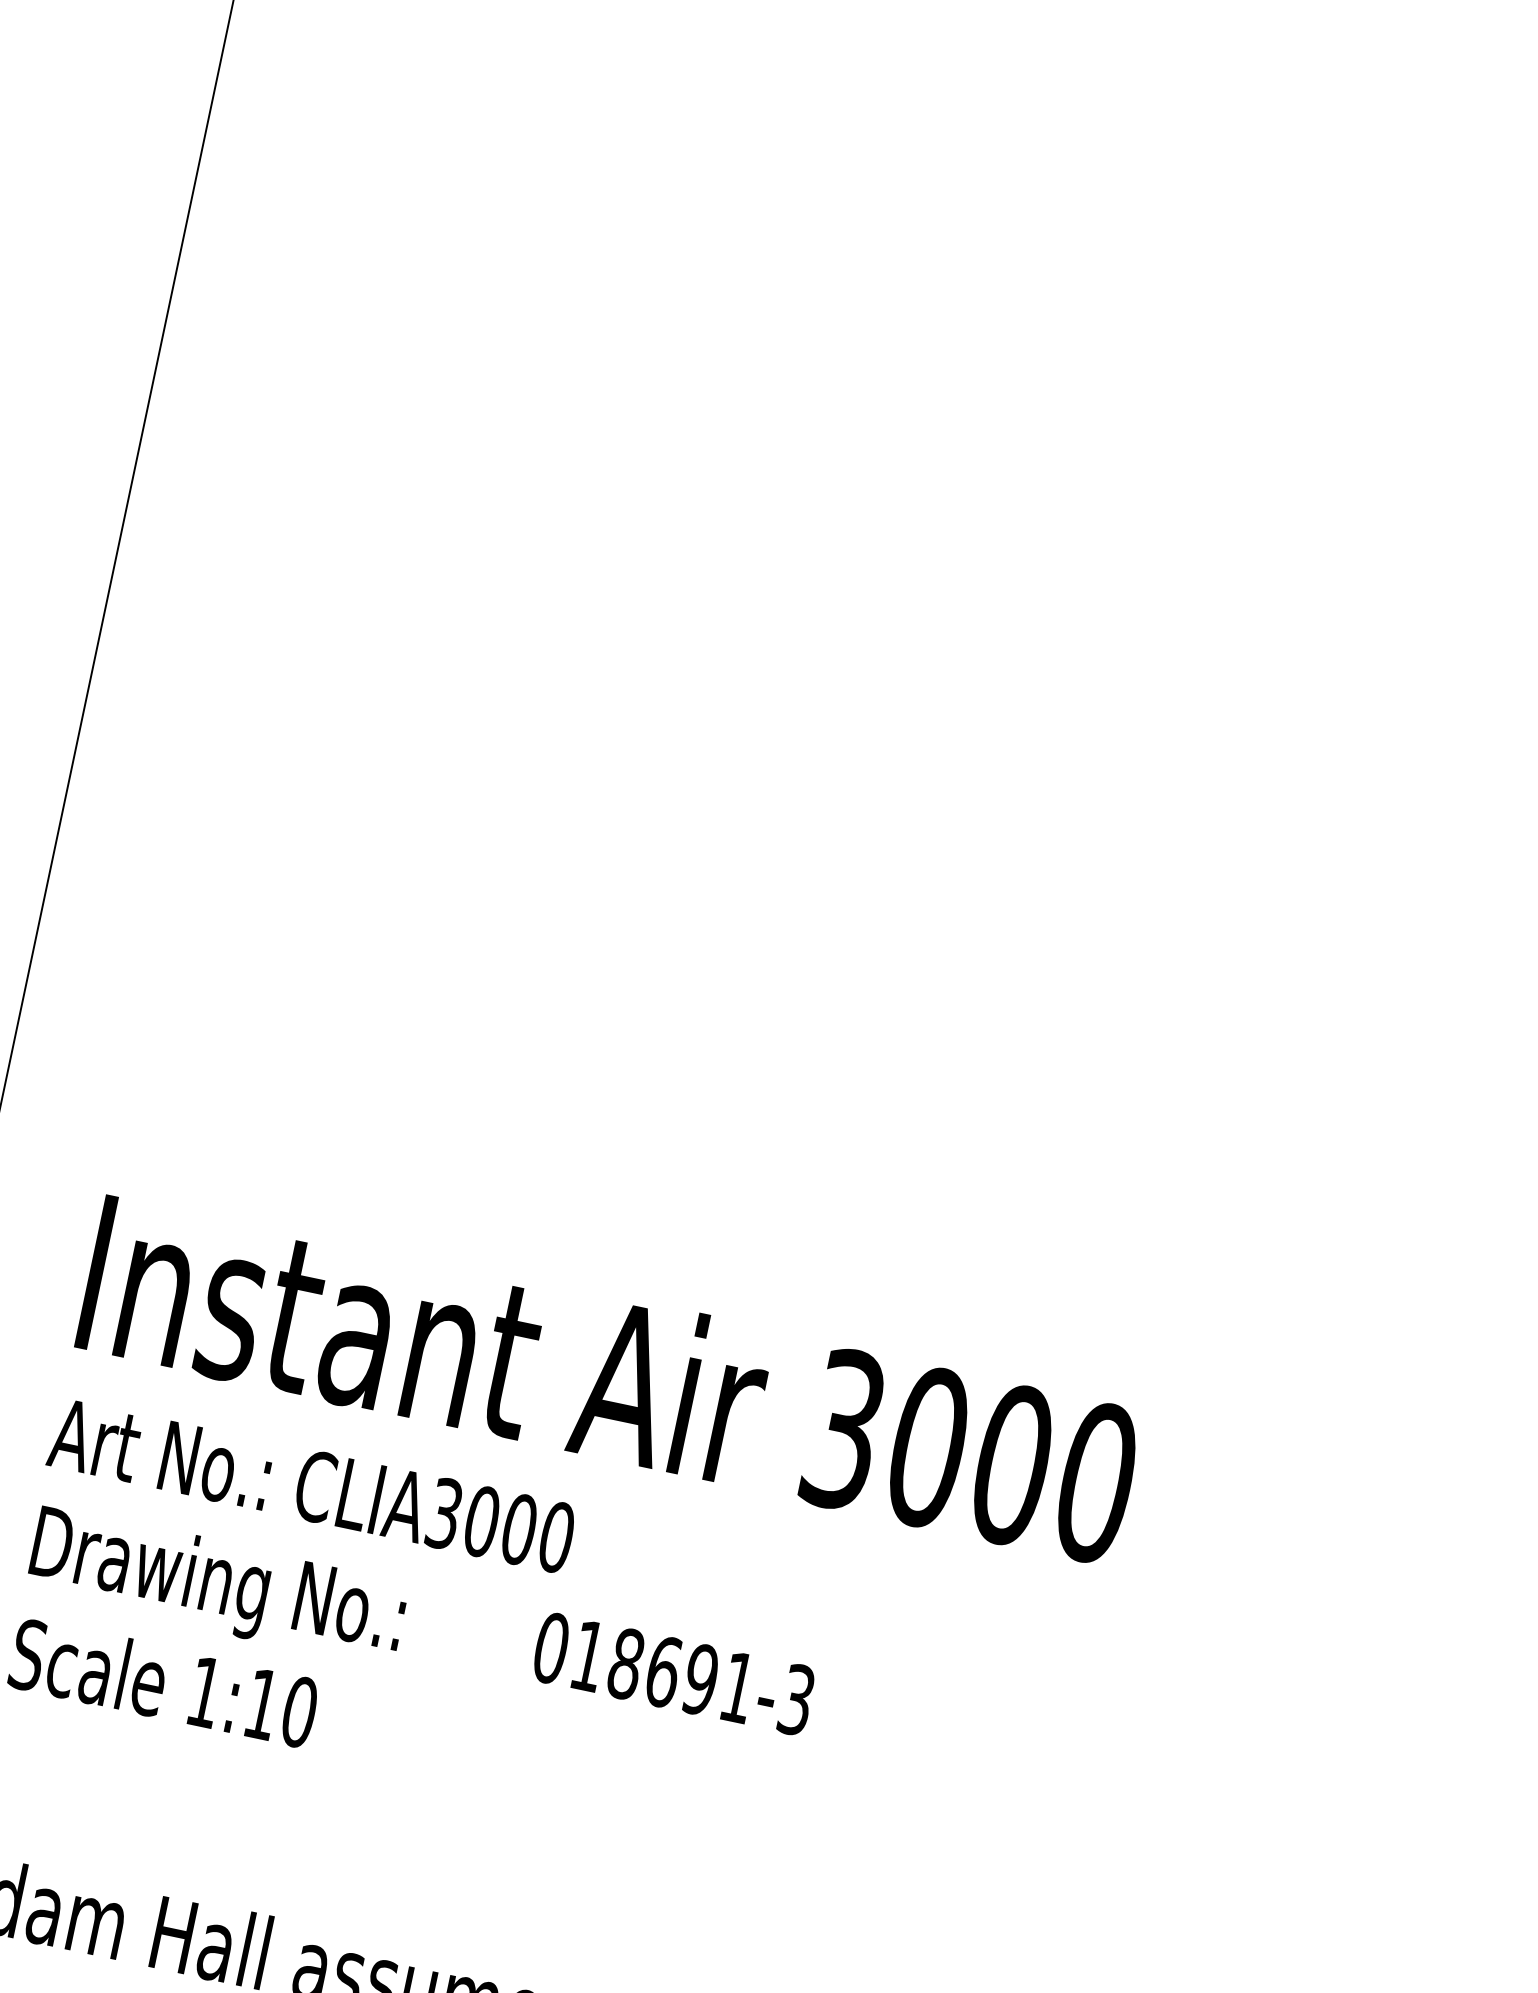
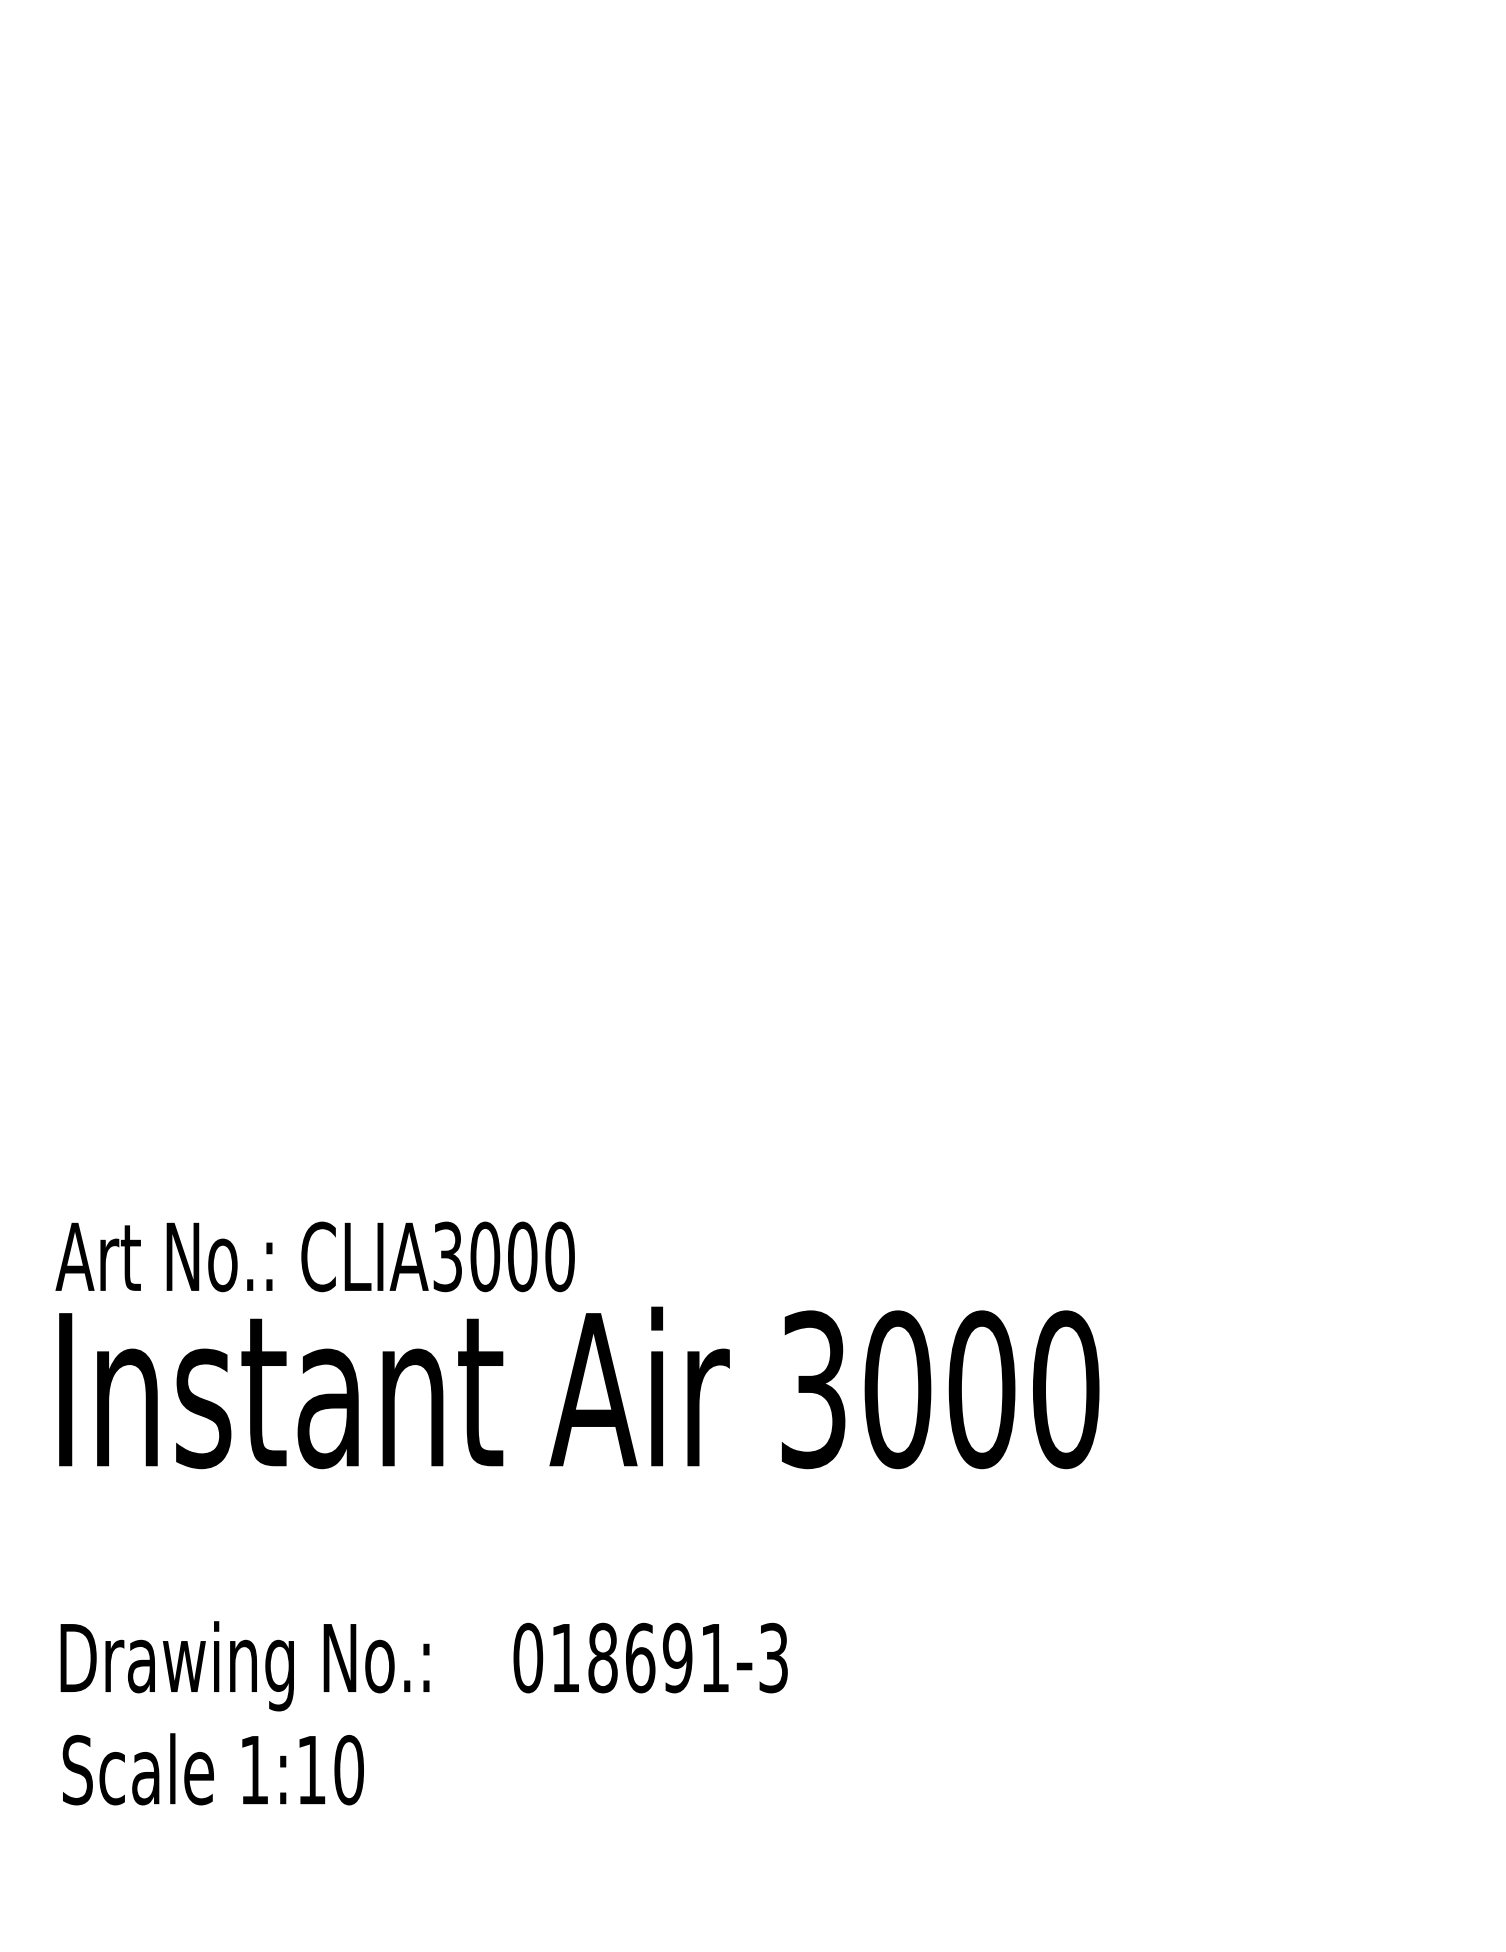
text: (311, 1485) -> (314, 1256), moved
text: (673, 1673) -> (650, 1657), moved

